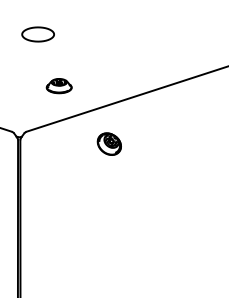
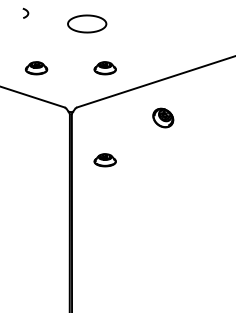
part: (37, 33) -> (86, 23), size x1.4
part: (109, 143) -> (163, 117), moved
part: (58, 193) -> (104, 160), added

